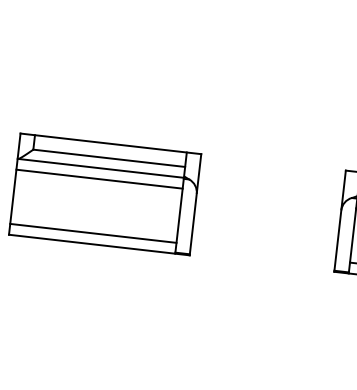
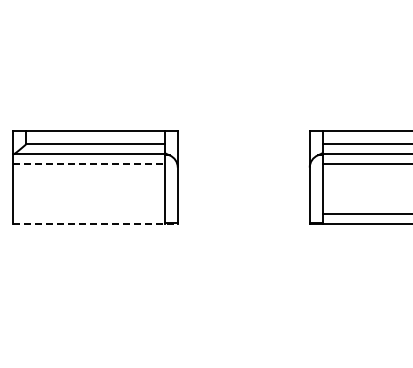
line: (99, 179) -> (88, 164), solid -> dashed
line: (93, 233) -> (88, 213), removed
line: (99, 244) -> (95, 223), solid -> dashed

